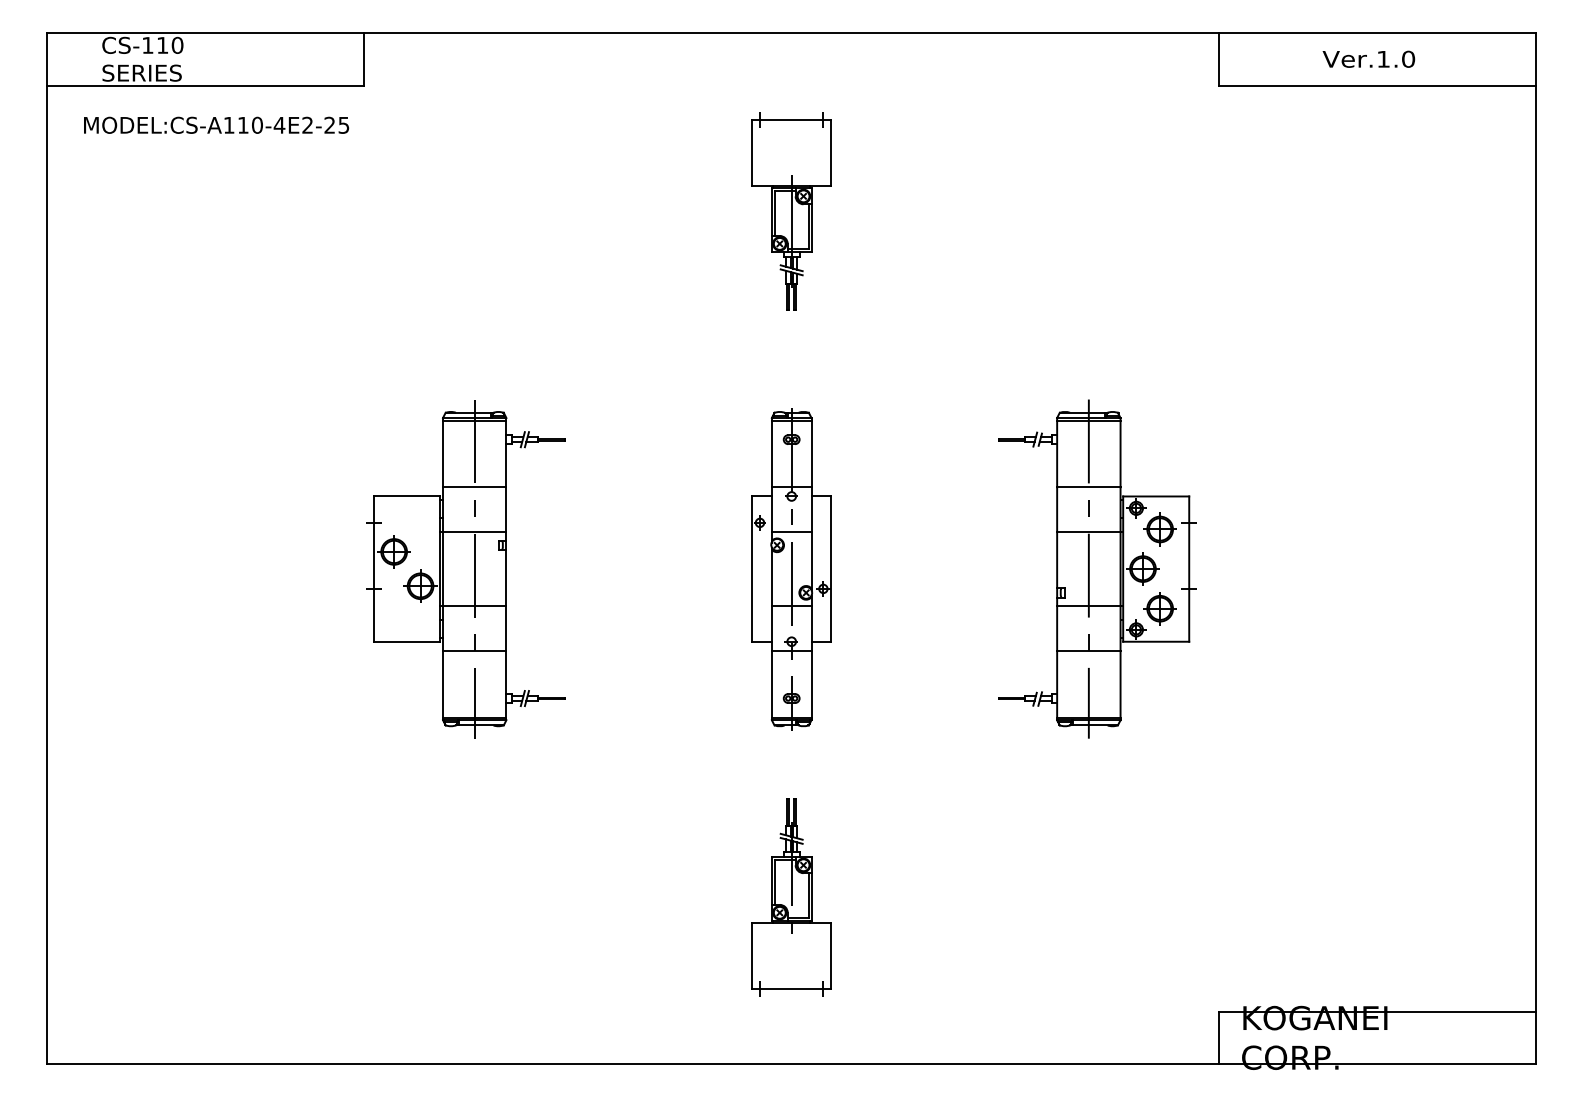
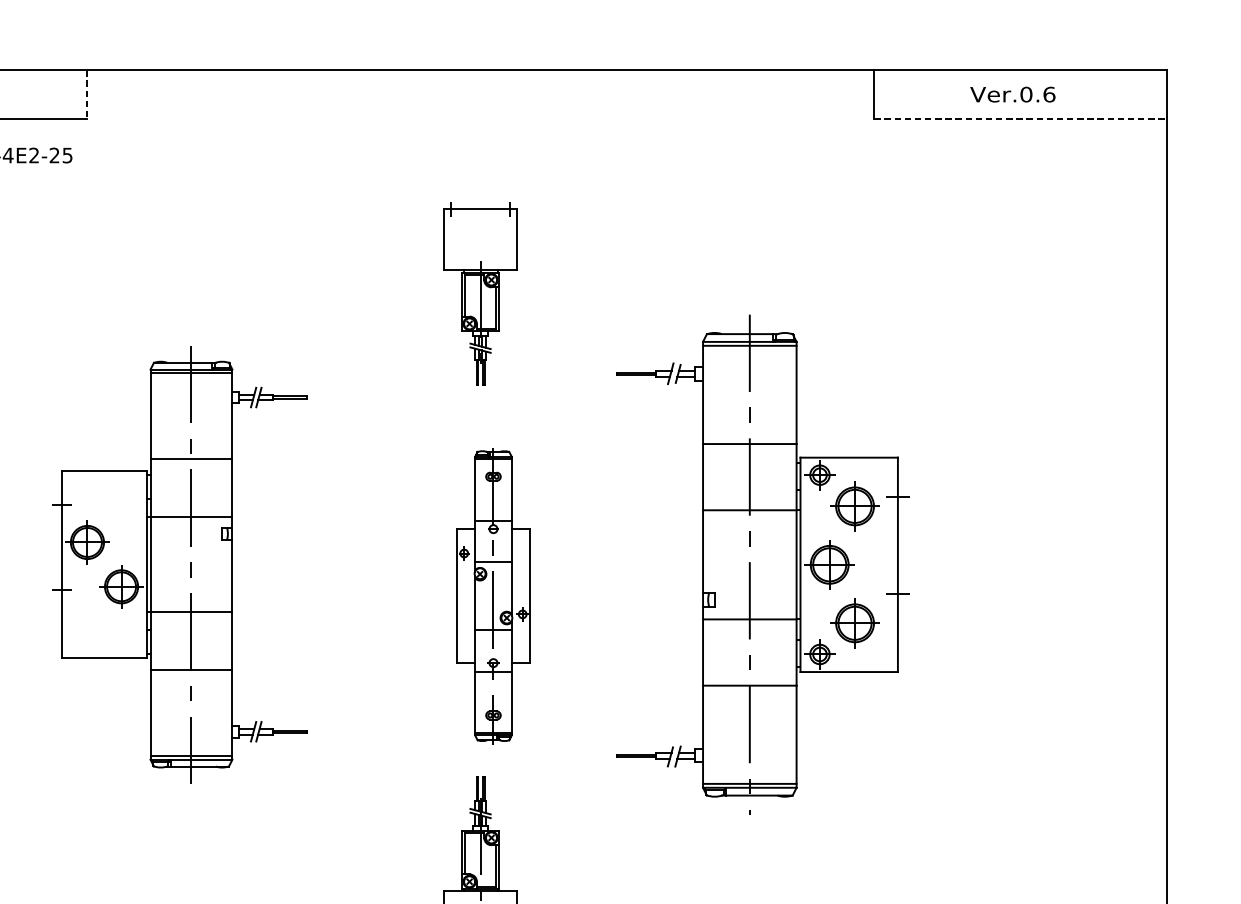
text: (1396, 58) -> (1038, 93), Ver.1.0 -> Ver.0.6
line: (364, 59) -> (86, 94), solid -> dashed
line: (1377, 85) -> (1020, 118), solid -> dashed
part: (791, 211) -> (480, 294), moved
part: (1097, 568) -> (762, 564), size x1.6
part: (465, 569) -> (179, 565), size x1.4
part: (791, 569) -> (493, 596), moved

